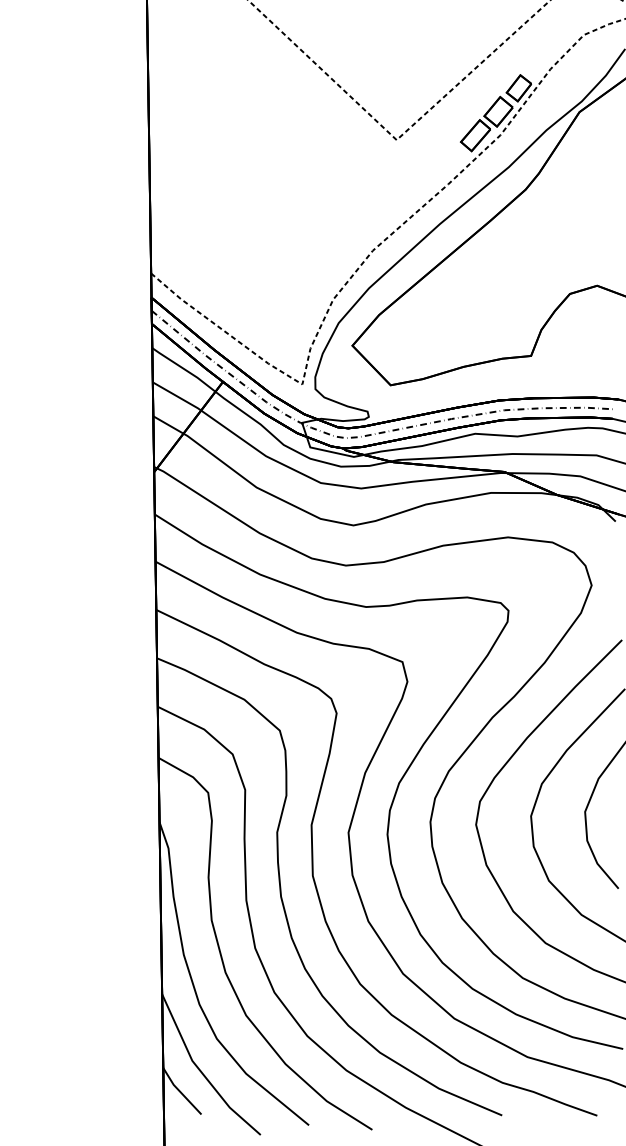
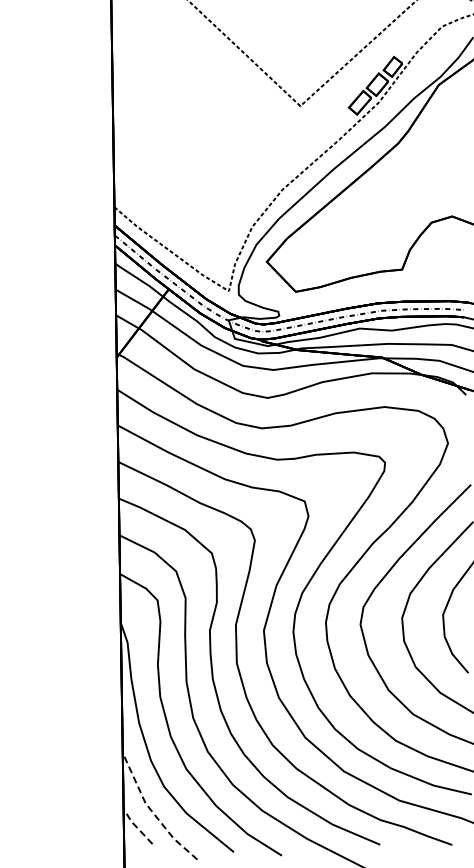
line: (201, 1071) -> (152, 811), solid -> dashed
line: (180, 1091) -> (136, 826), solid -> dashed

